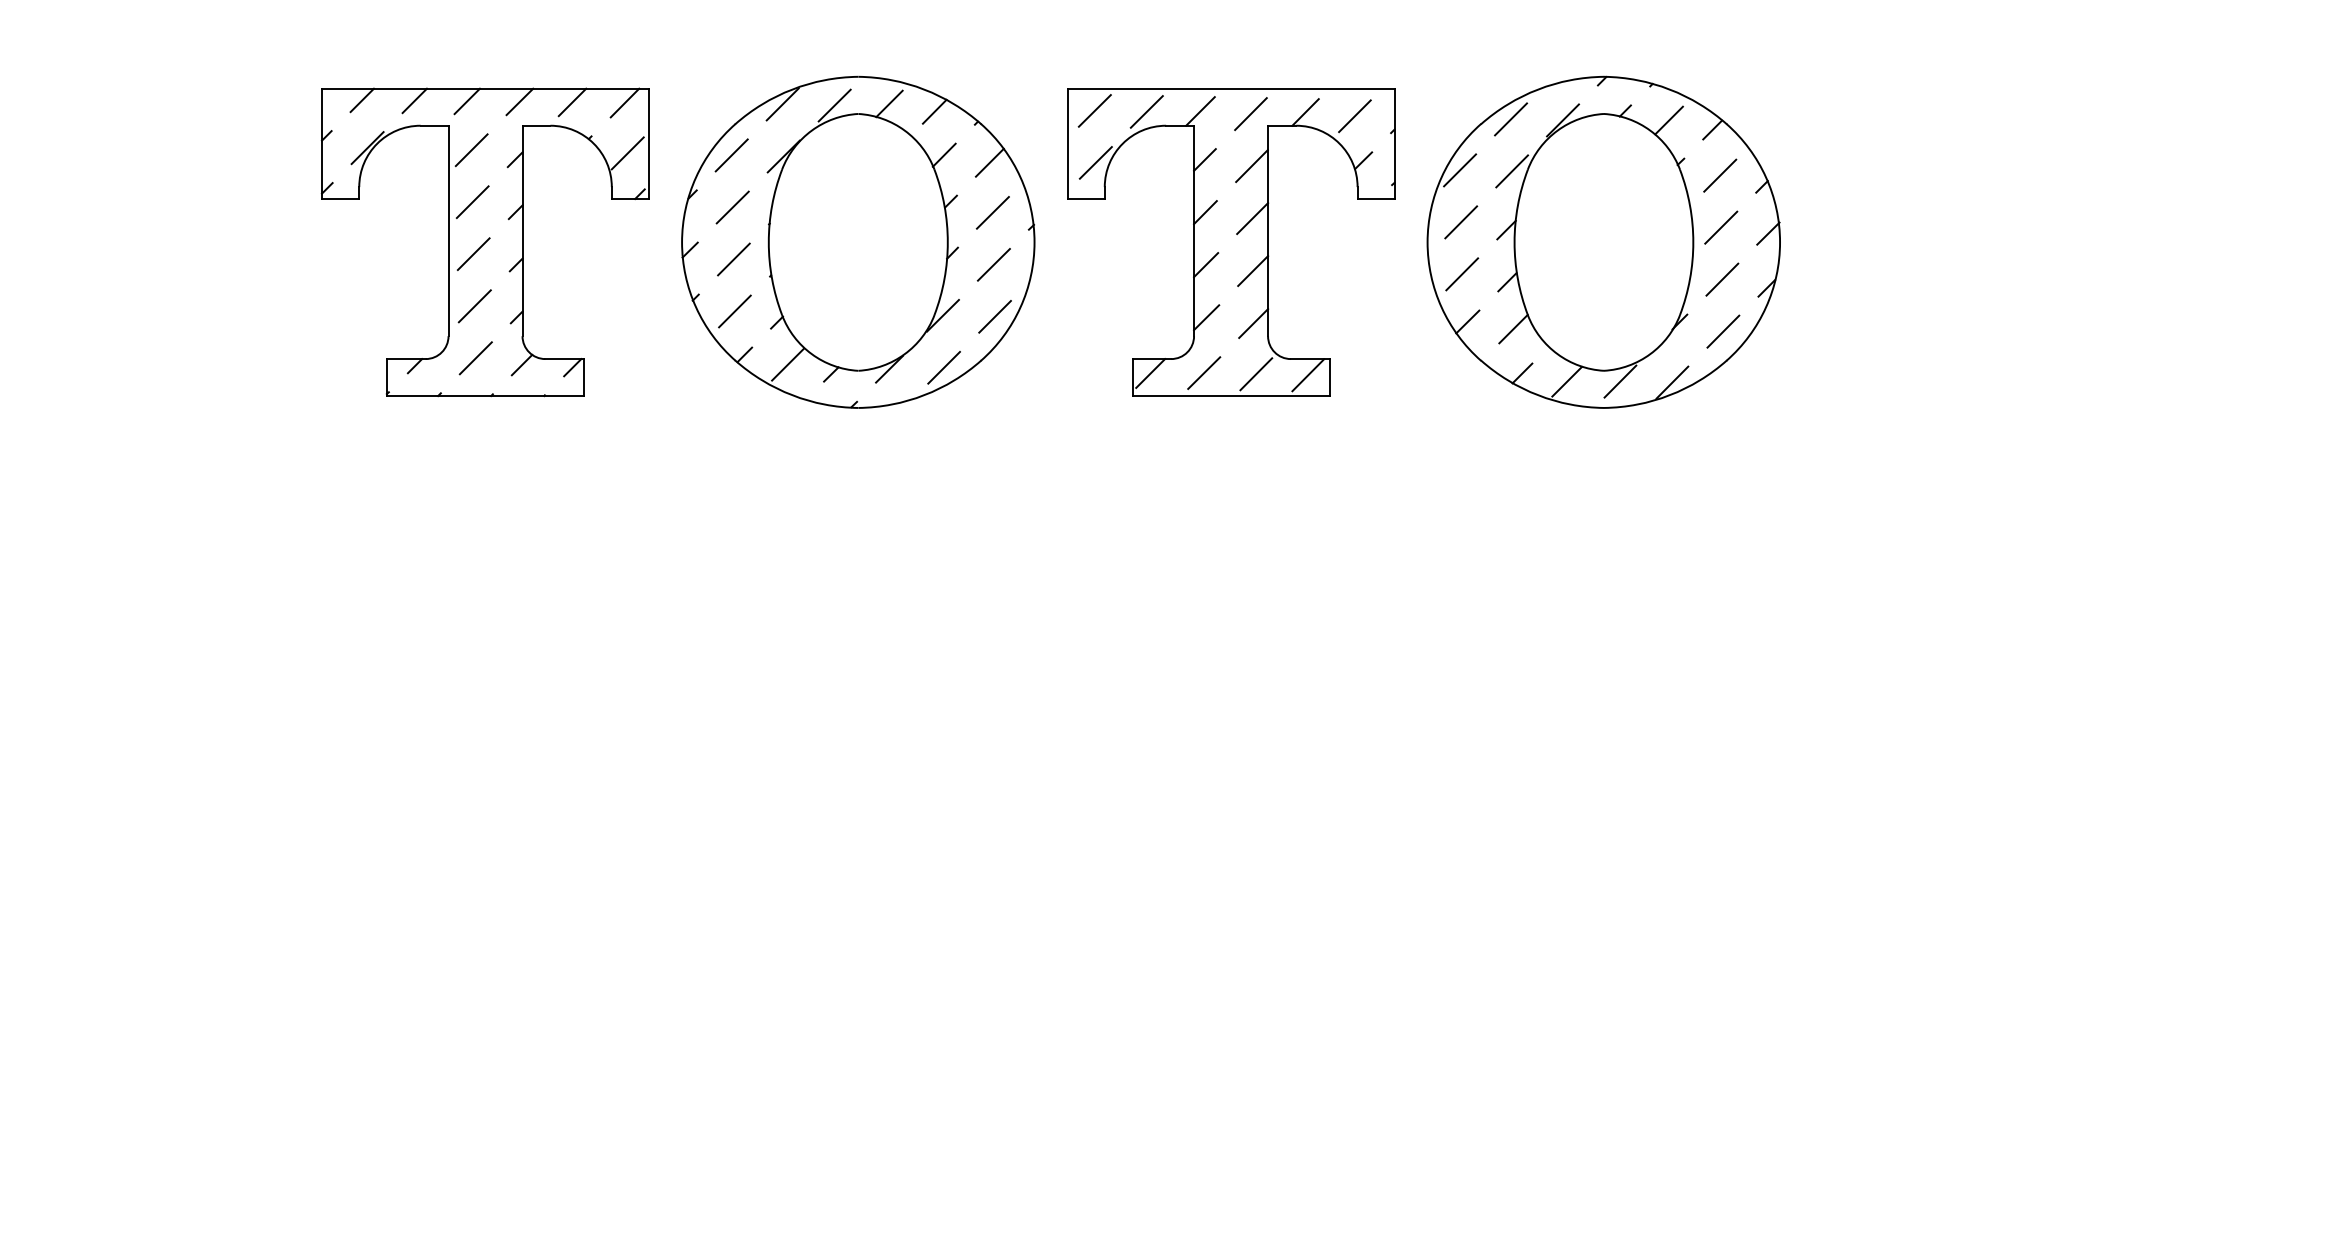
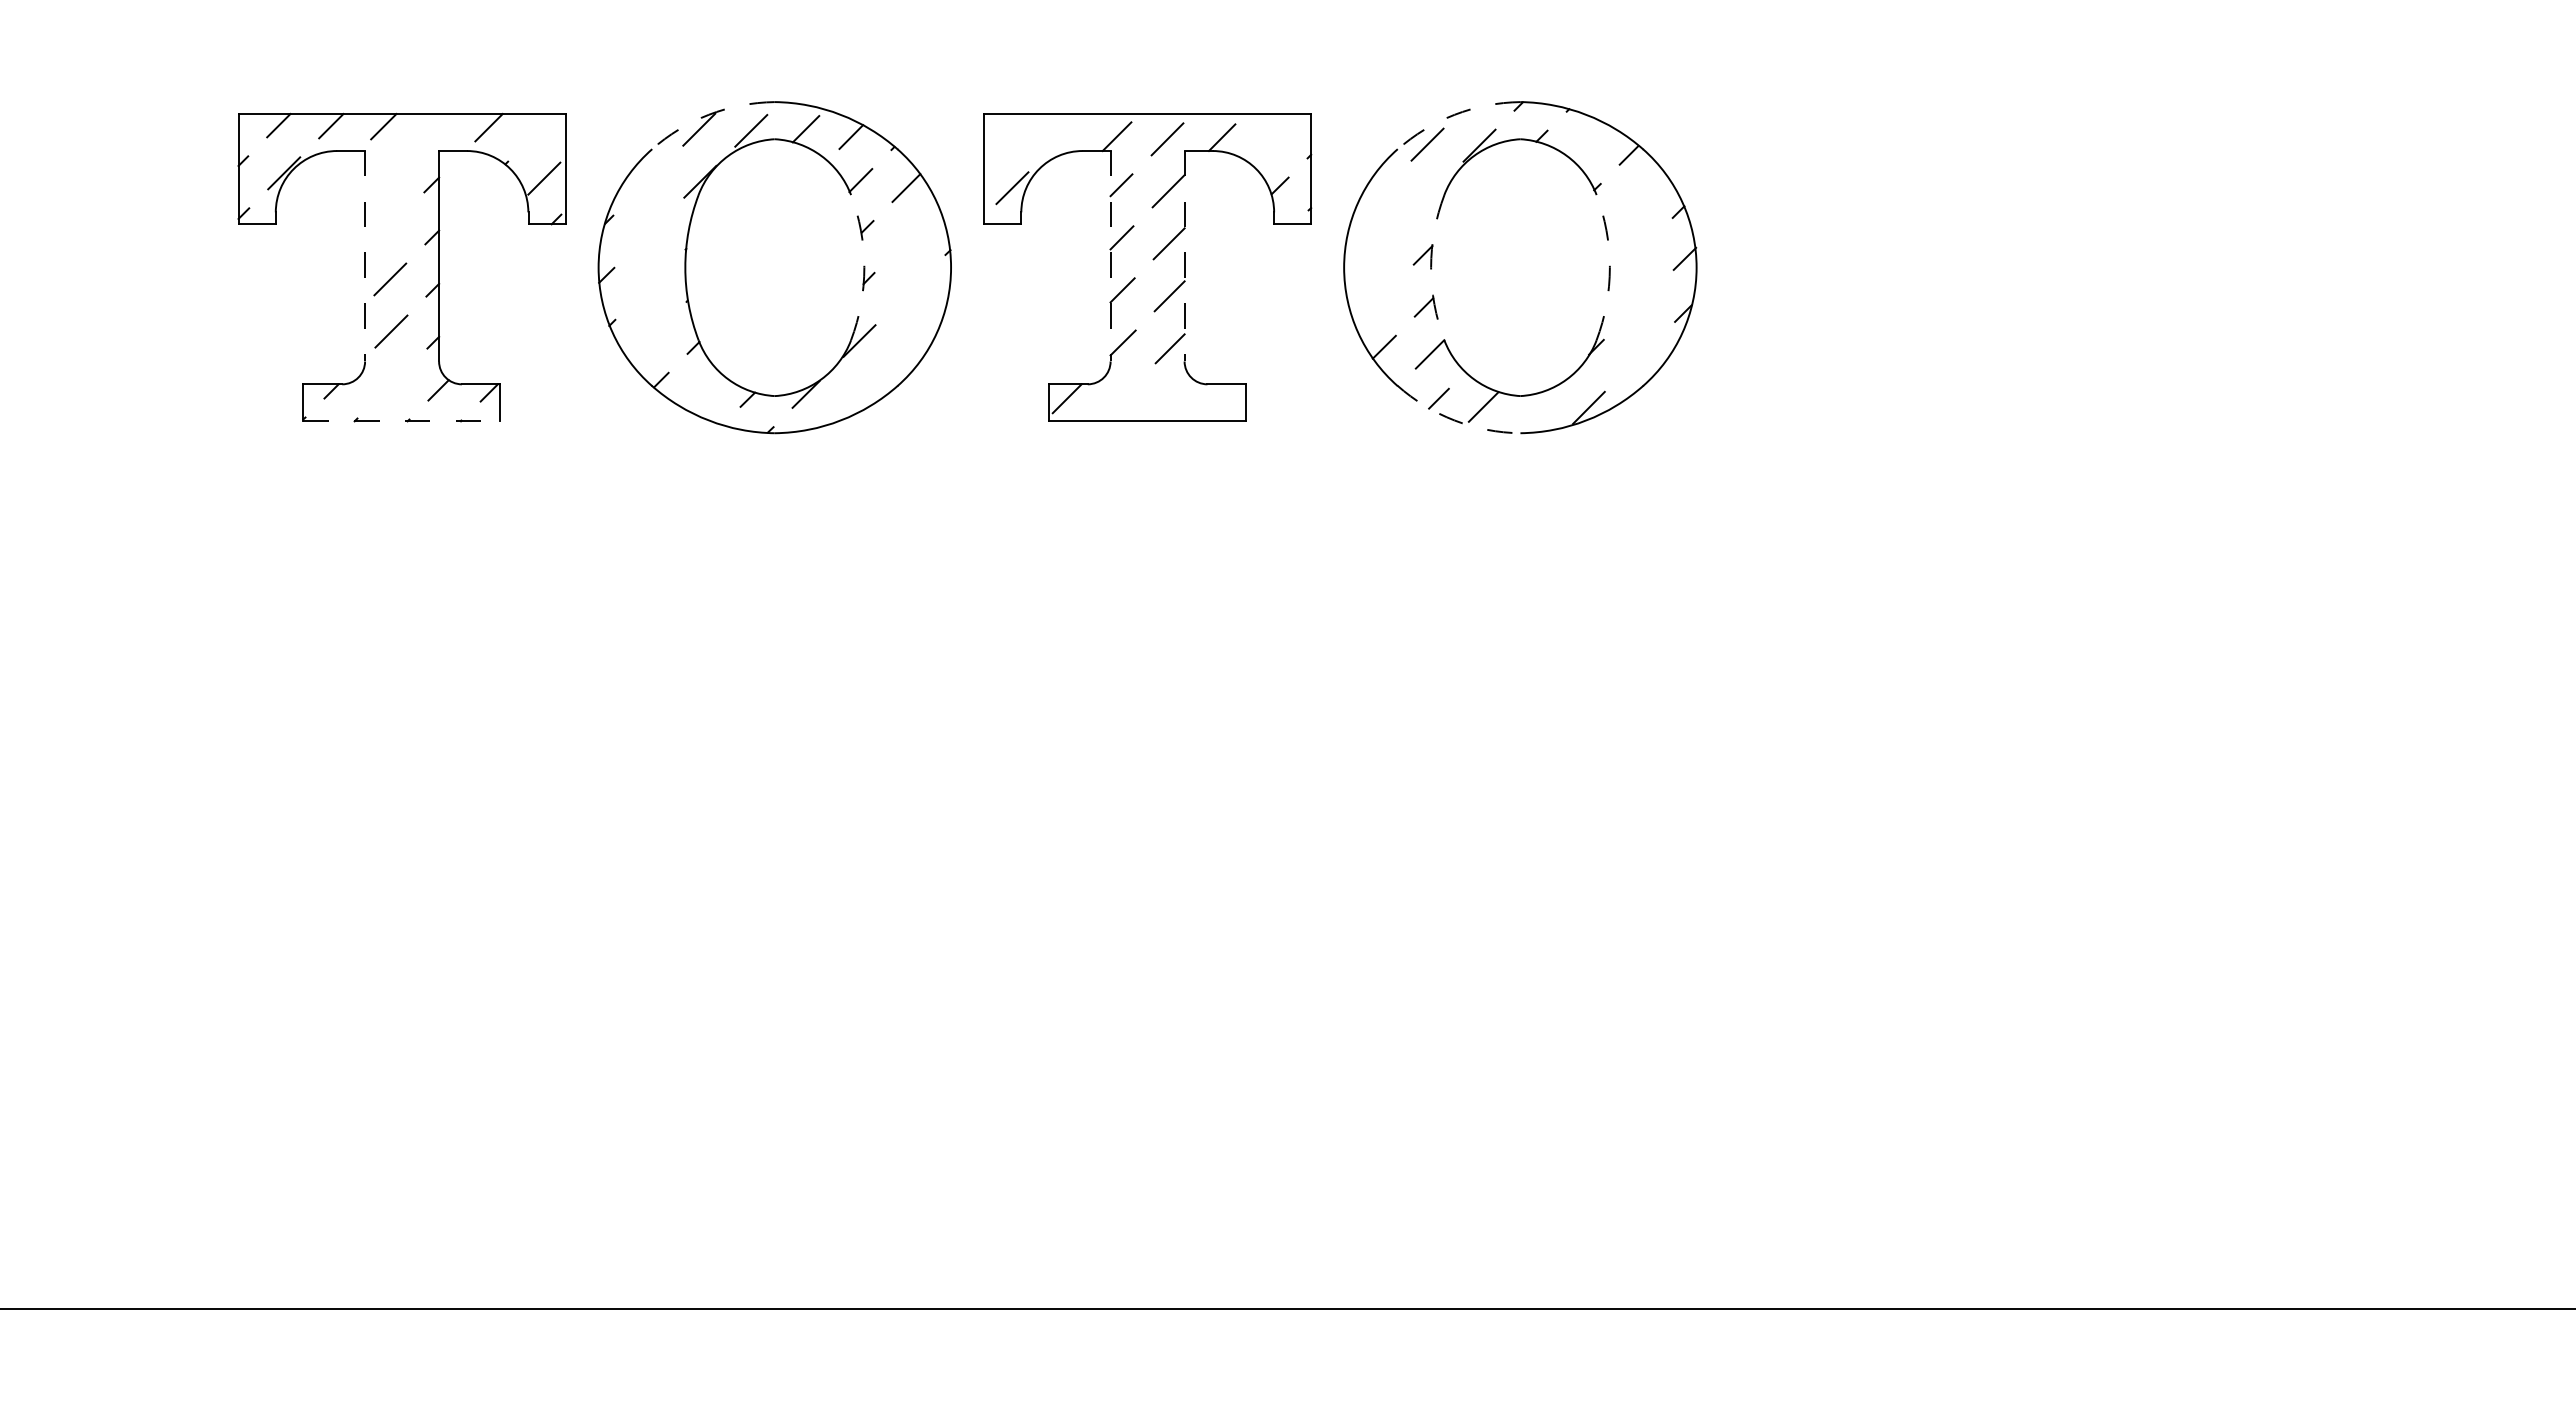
arc: (791, 89) -> (708, 114), solid -> dashed
arc: (1537, 89) -> (1454, 114), solid -> dashed
line: (519, 102) -> (436, 127), removed
line: (624, 103) -> (541, 128), removed
line: (1094, 111) -> (1011, 136), removed
line: (1146, 112) -> (1063, 137), removed
line: (1354, 116) -> (1271, 141), removed
line: (1668, 120) -> (1585, 145), removed
line: (471, 150) -> (388, 175), removed
line: (731, 155) -> (648, 180), removed
line: (1459, 170) -> (1376, 195), removed
line: (1511, 171) -> (1428, 196), removed
line: (1719, 175) -> (1636, 200), removed
line: (472, 202) -> (389, 227), removed
line: (732, 207) -> (649, 232), removed
line: (992, 212) -> (909, 237), removed
line: (1460, 222) -> (1377, 247), removed
line: (1720, 227) -> (1637, 252), removed
line: (448, 231) -> (365, 256), solid -> dashed
line: (1193, 231) -> (1110, 256), solid -> dashed
line: (1267, 231) -> (1184, 256), solid -> dashed
arc: (947, 242) -> (864, 267), solid -> dashed
arc: (1514, 242) -> (1431, 267), solid -> dashed
arc: (1692, 242) -> (1609, 267), solid -> dashed
line: (733, 259) -> (650, 284), removed
line: (993, 264) -> (910, 289), removed
line: (1461, 274) -> (1378, 299), removed
line: (1721, 279) -> (1638, 304), removed
line: (734, 311) -> (651, 336), removed
line: (994, 316) -> (911, 341), removed
line: (1722, 331) -> (1639, 356), removed
line: (475, 358) -> (392, 383), removed
line: (787, 364) -> (704, 389), removed
line: (943, 367) -> (860, 392), removed
line: (1203, 373) -> (1120, 398), removed
line: (1255, 374) -> (1172, 399), removed
line: (1307, 375) -> (1224, 400), removed
line: (1619, 381) -> (1536, 406), removed
arc: (1537, 395) -> (1454, 420), solid -> dashed
line: (484, 396) -> (401, 421), solid -> dashed

